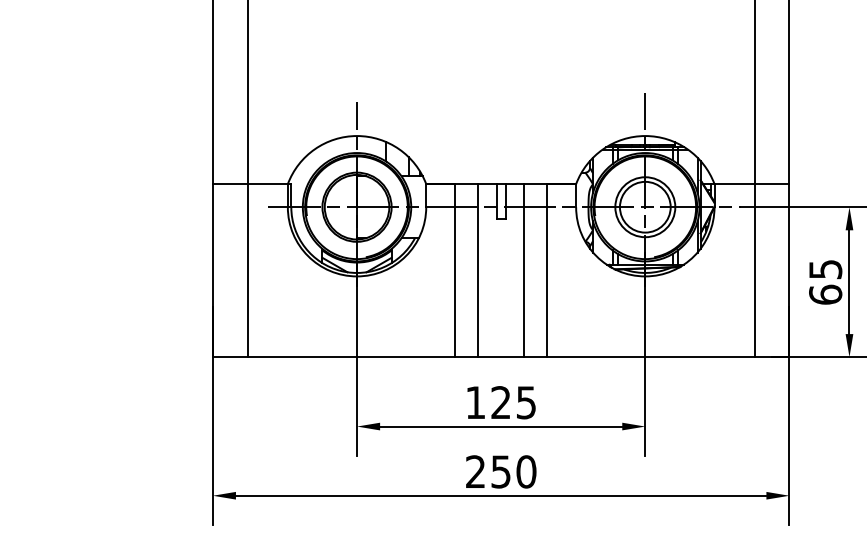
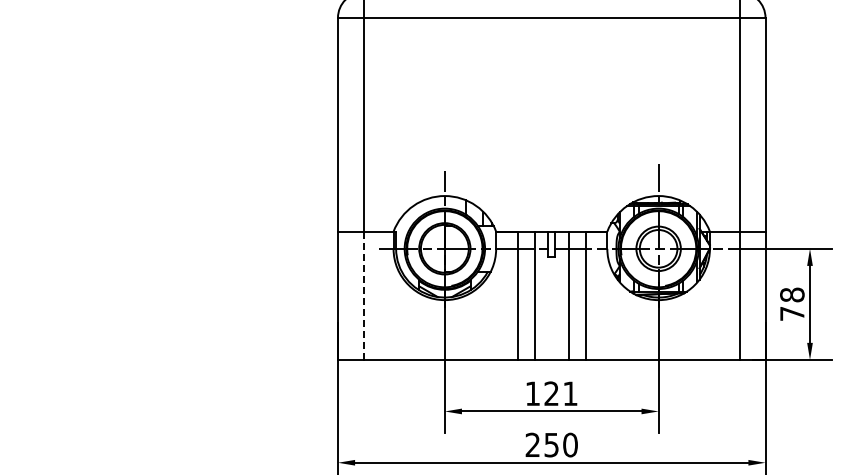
line: (247, 270) -> (363, 295), solid -> dashed
text: (825, 282) -> (792, 304), 65 -> 78
text: (526, 402) -> (570, 393), 125 -> 121

